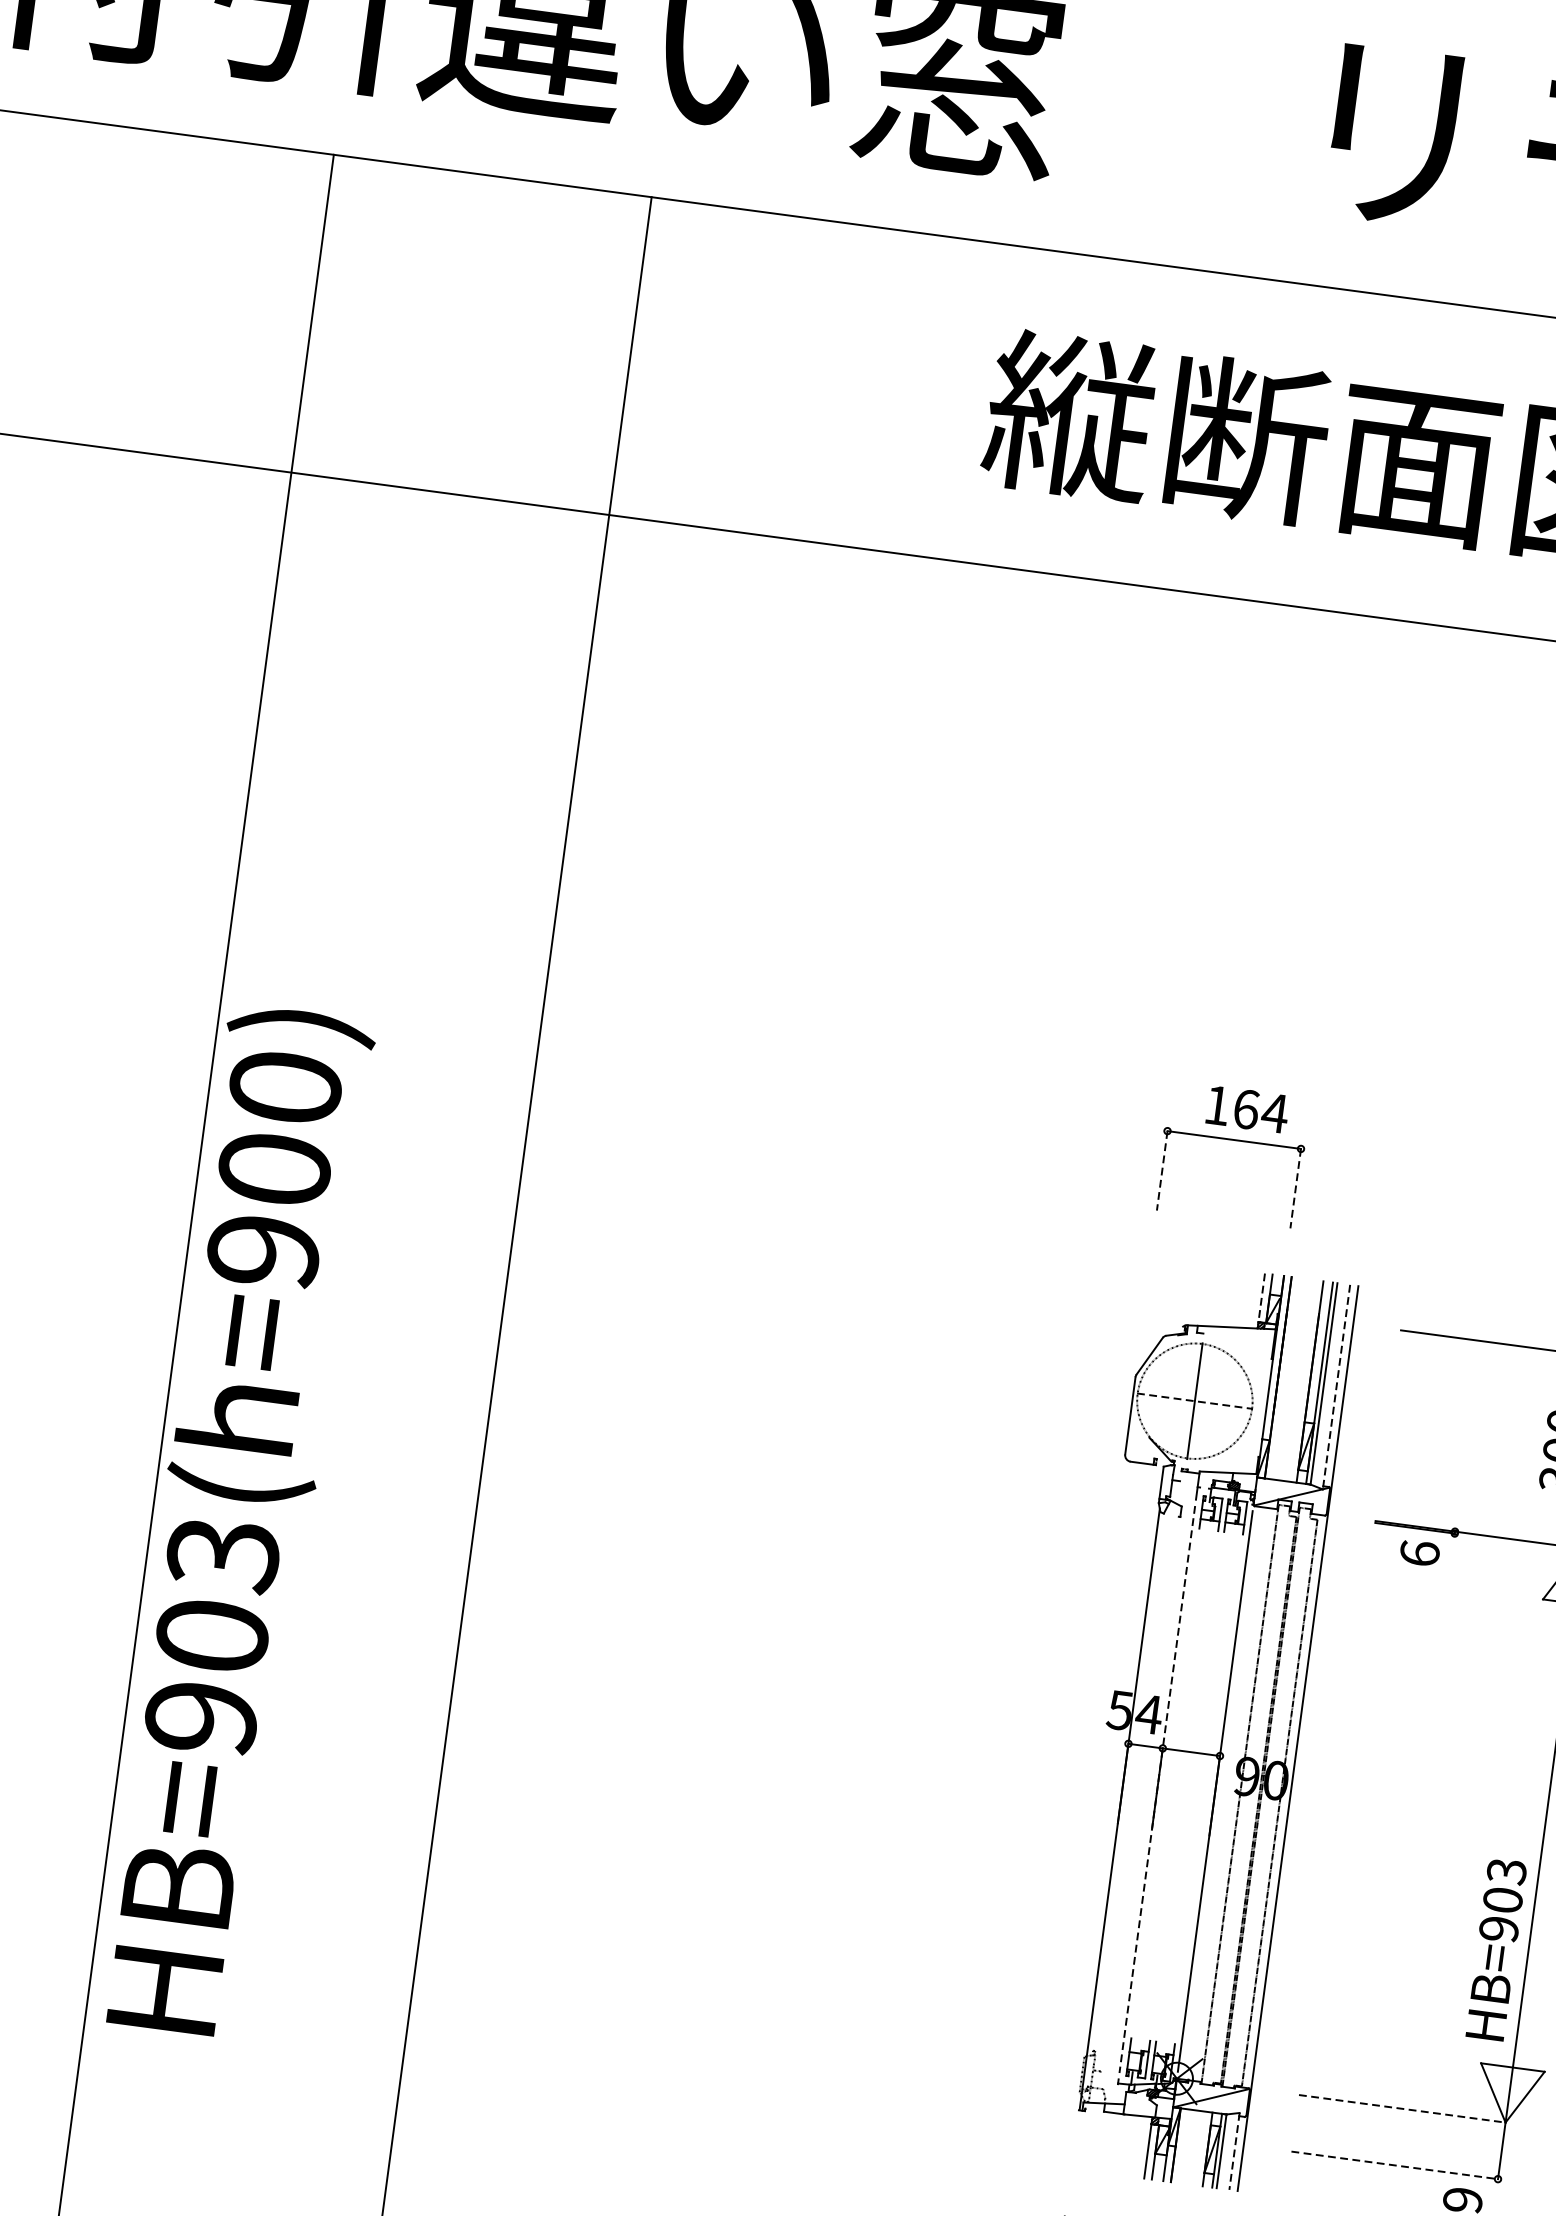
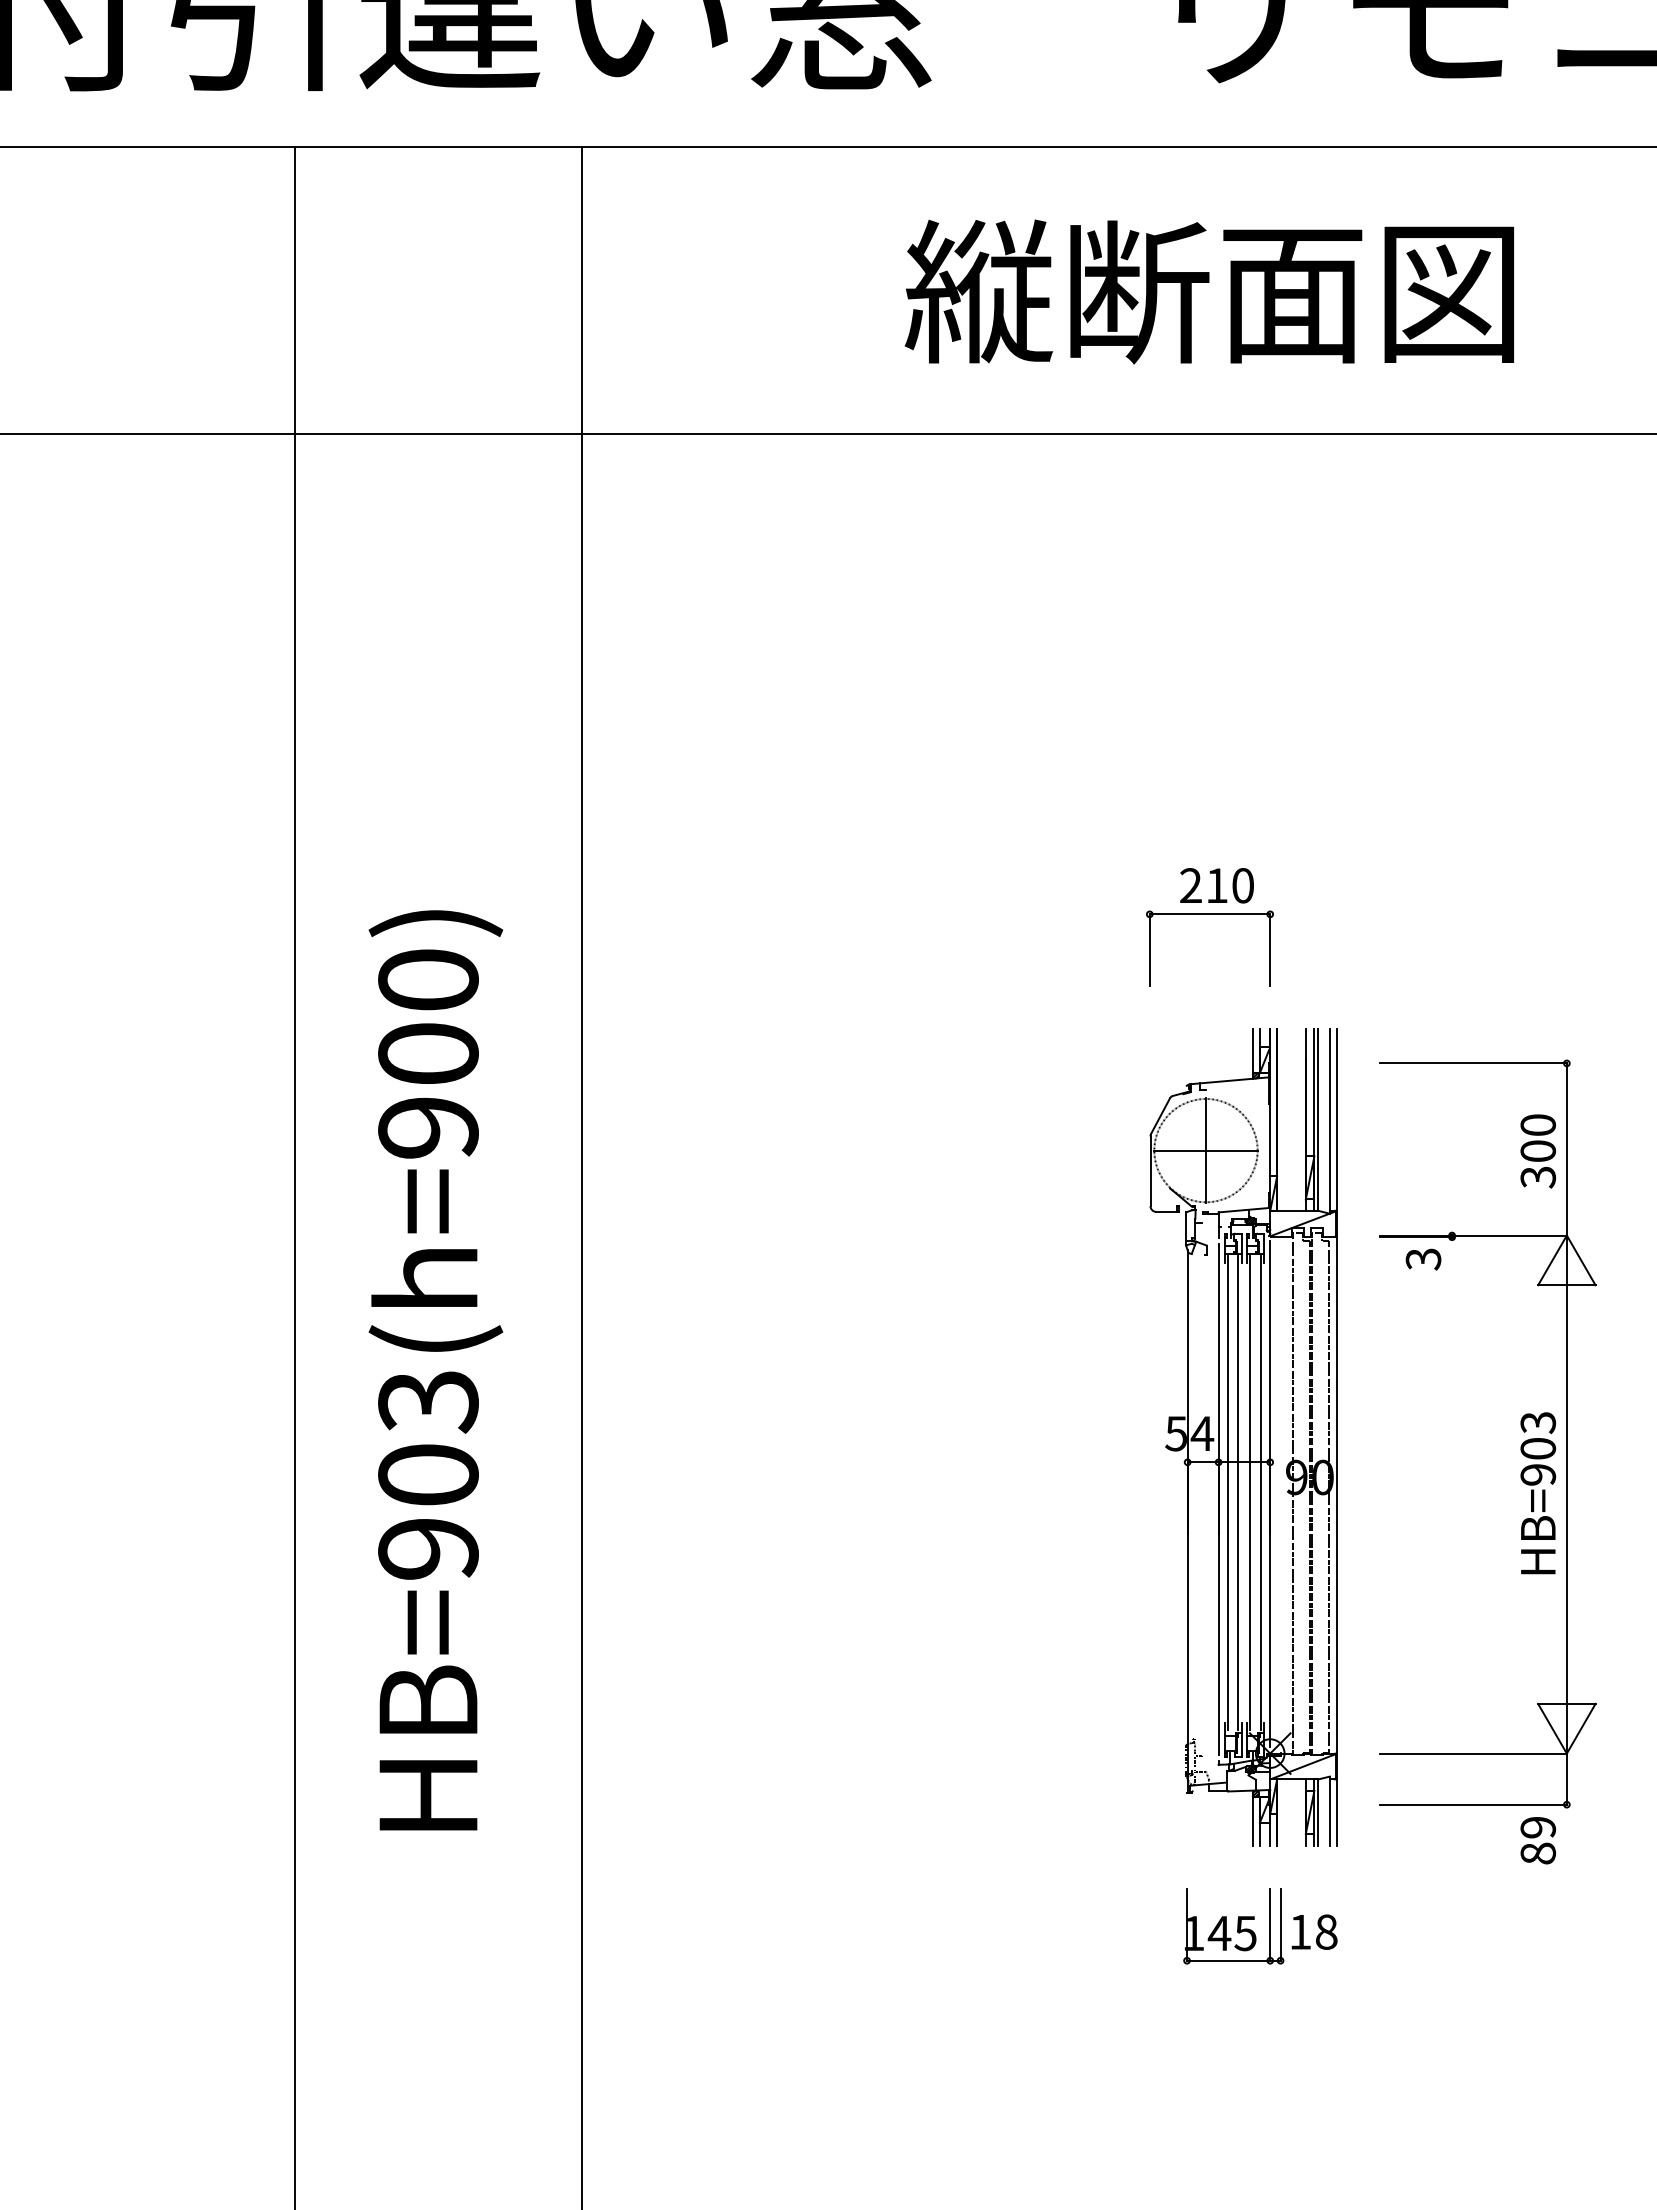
text: (1246, 1109) -> (1217, 885), 164 -> 210
line: (1161, 1171) -> (1149, 950), dashed -> solid
line: (1295, 1189) -> (1270, 950), dashed -> solid
line: (1262, 1298) -> (1253, 1051), dashed -> solid
line: (1336, 1387) -> (1329, 1121), dashed -> solid
line: (1195, 1401) -> (1206, 1150), dashed -> solid
text: (235, 1521) -> (435, 1370), moved
text: (1419, 1553) -> (1423, 1259), 6 -> 3
line: (1169, 1784) -> (1228, 1493), added
line: (1180, 1785) -> (1238, 1493), added
line: (1193, 1787) -> (1250, 1493), added
line: (1157, 1789) -> (1218, 1499), dashed -> solid
line: (1204, 1789) -> (1260, 1493), added
text: (1496, 1949) -> (1538, 1493), moved
line: (1403, 2108) -> (1474, 1753), dashed -> solid
line: (1234, 2151) -> (1329, 1811), dashed -> solid
line: (1395, 2165) -> (1474, 1804), dashed -> solid

